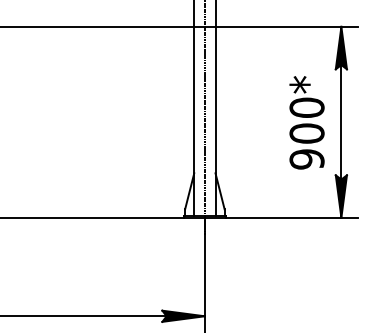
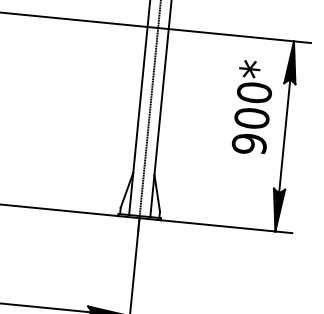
text: (306, 122) -> (252, 107), moved

